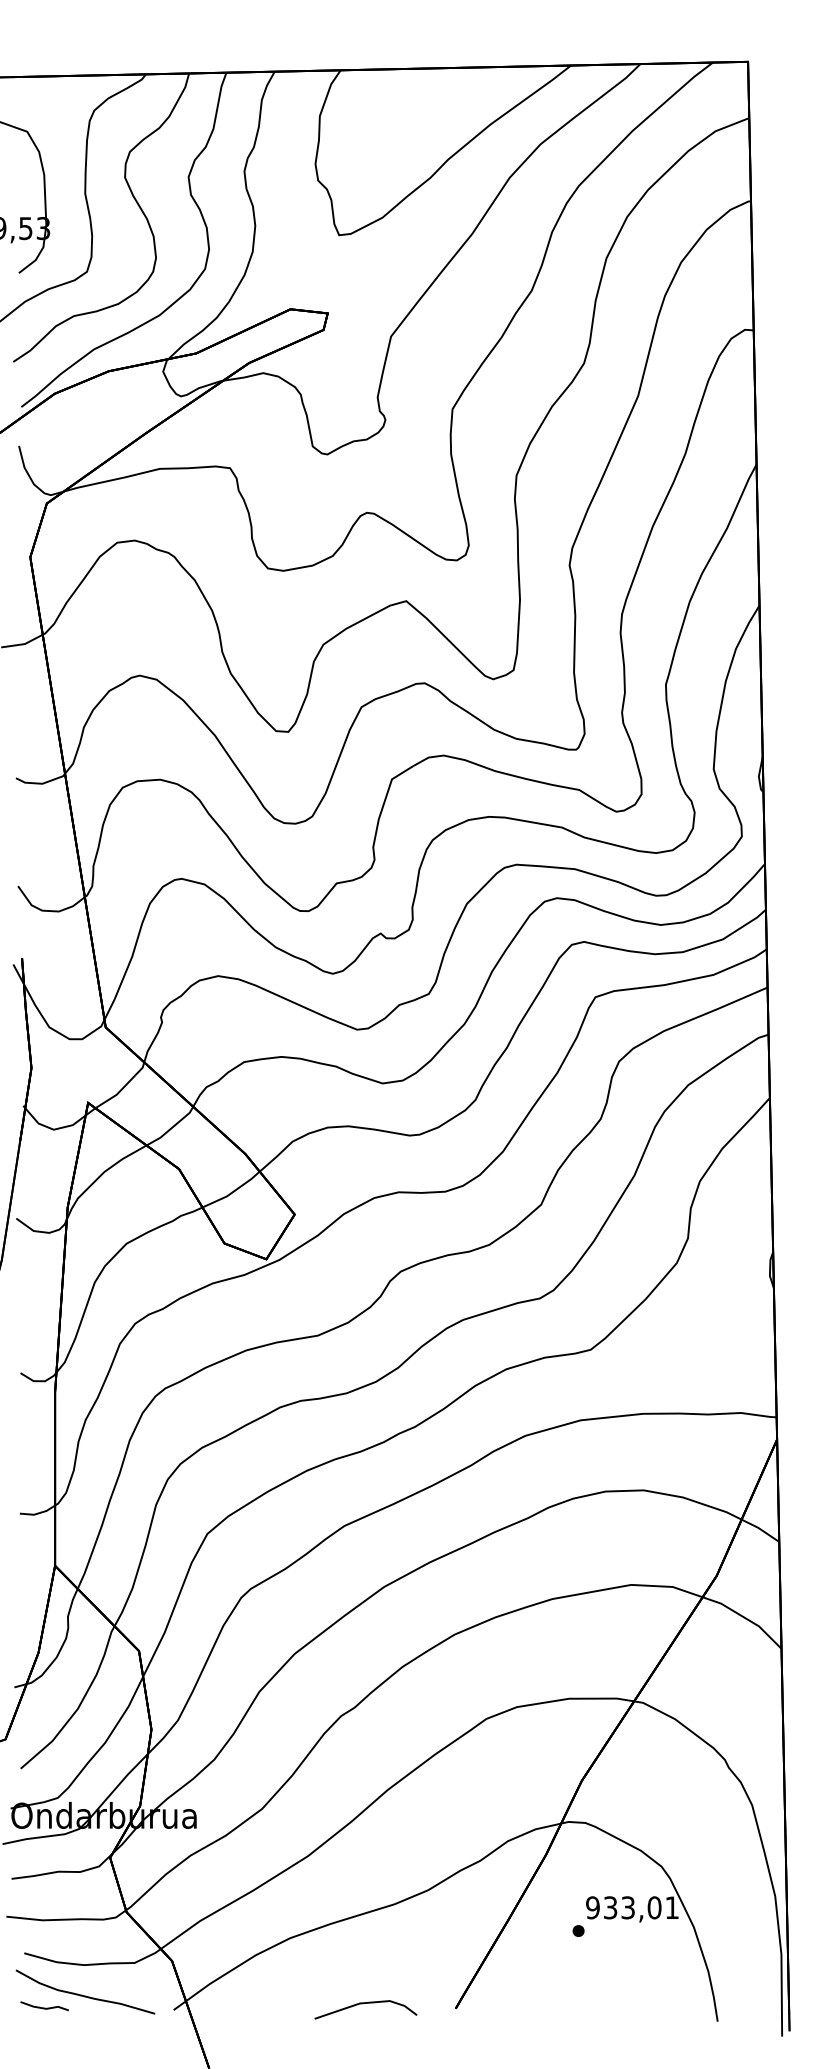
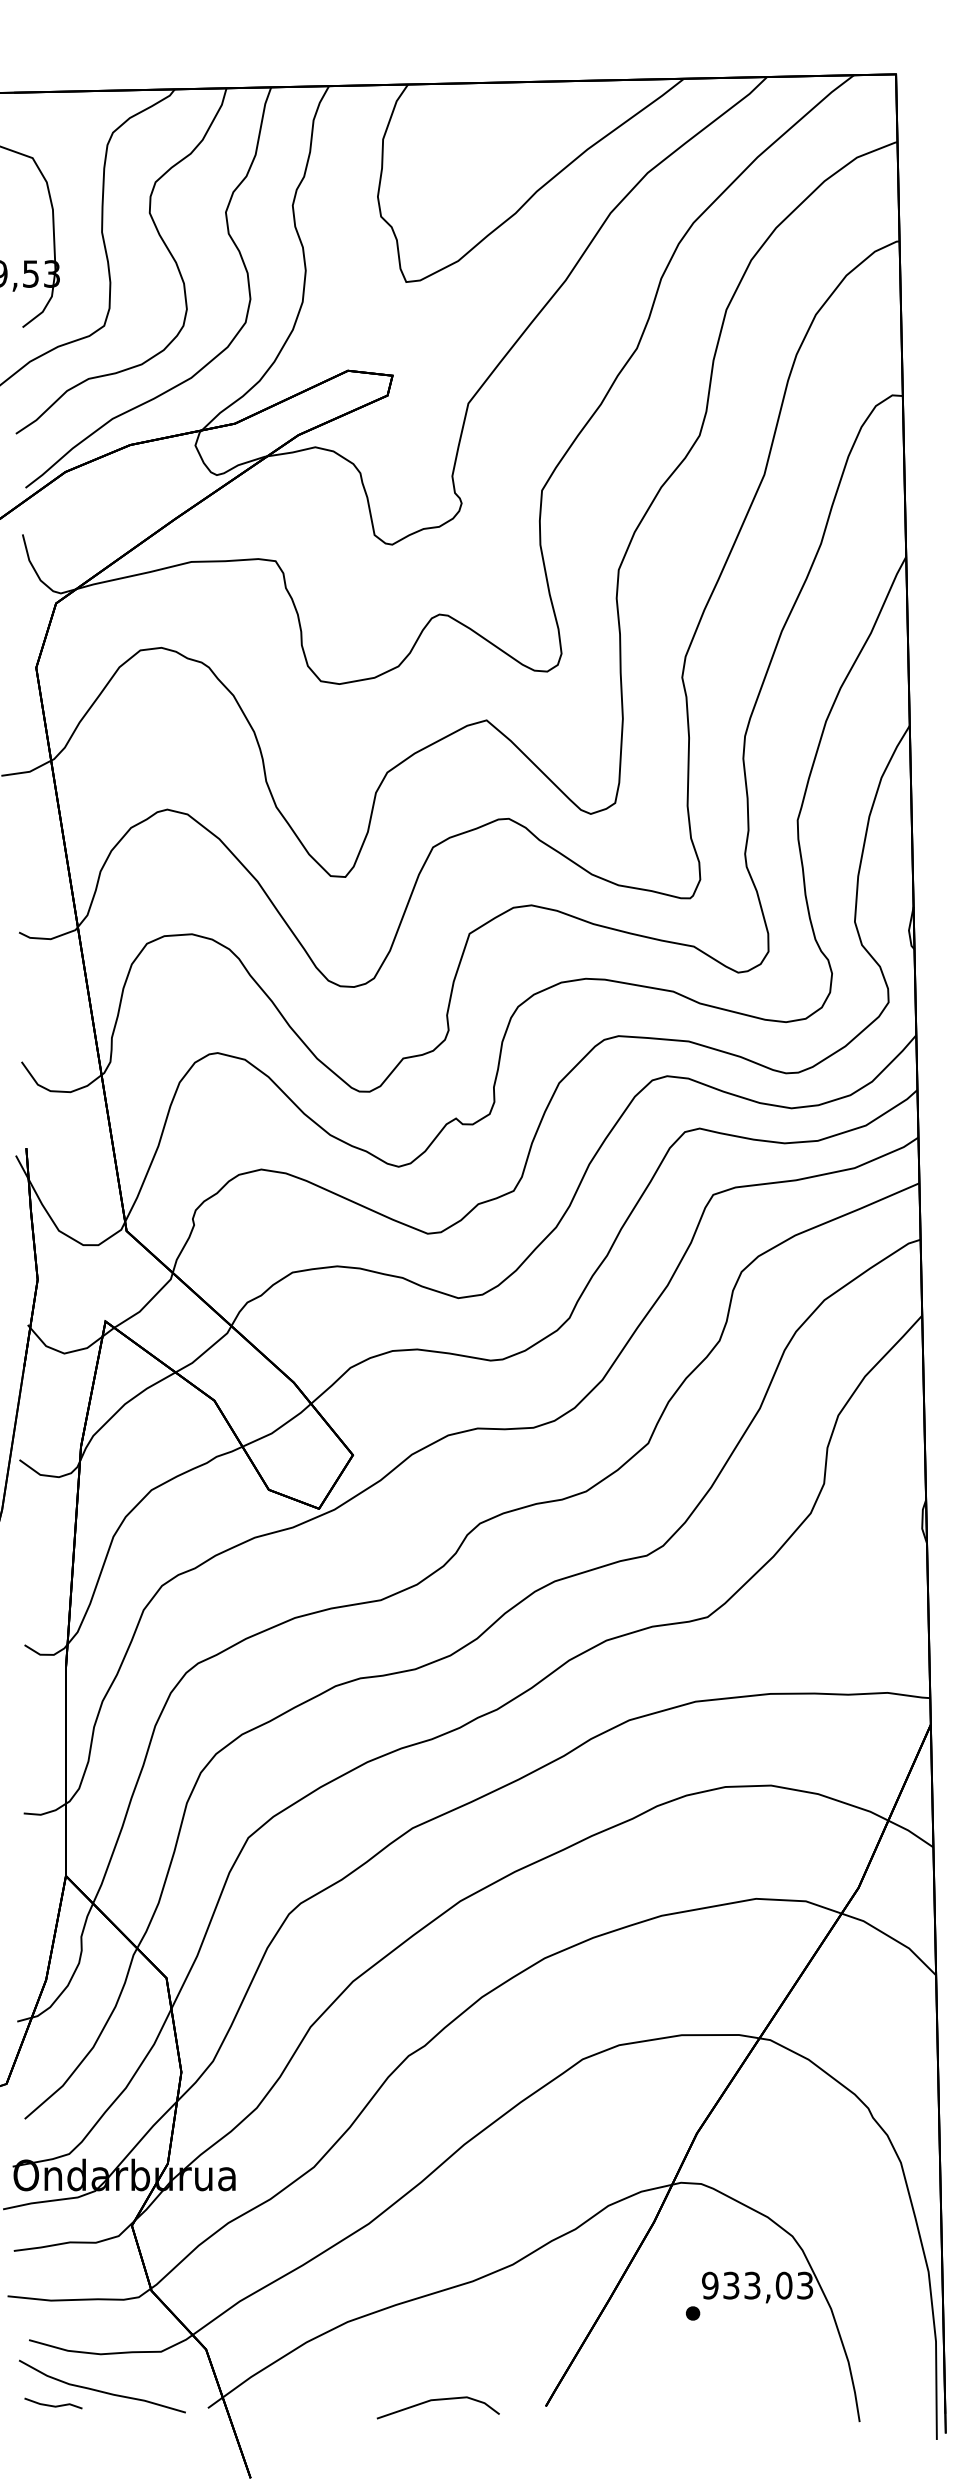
text: (672, 1907) -> (805, 2285), 933,01 -> 933,03

